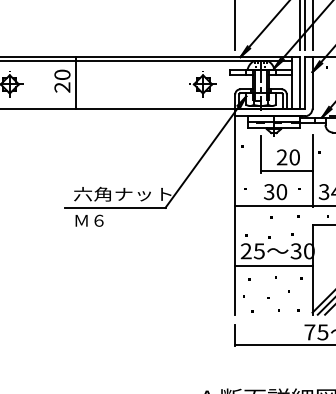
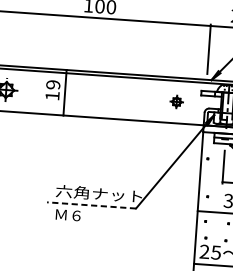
text: (62, 80) -> (53, 89), 20 -> 19
part: (202, 84) -> (176, 101), size x0.6
line: (114, 207) -> (91, 205), solid -> dashed

